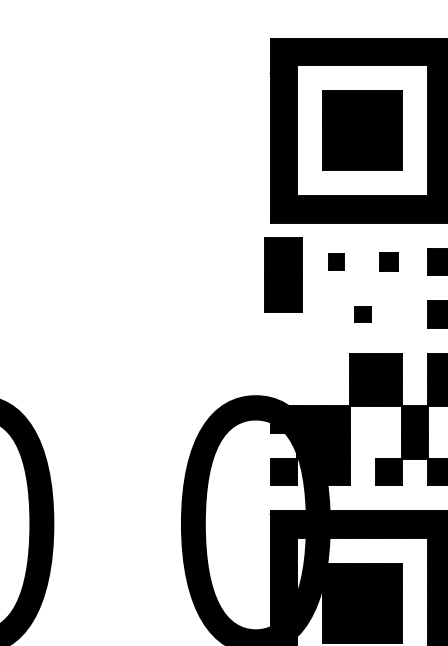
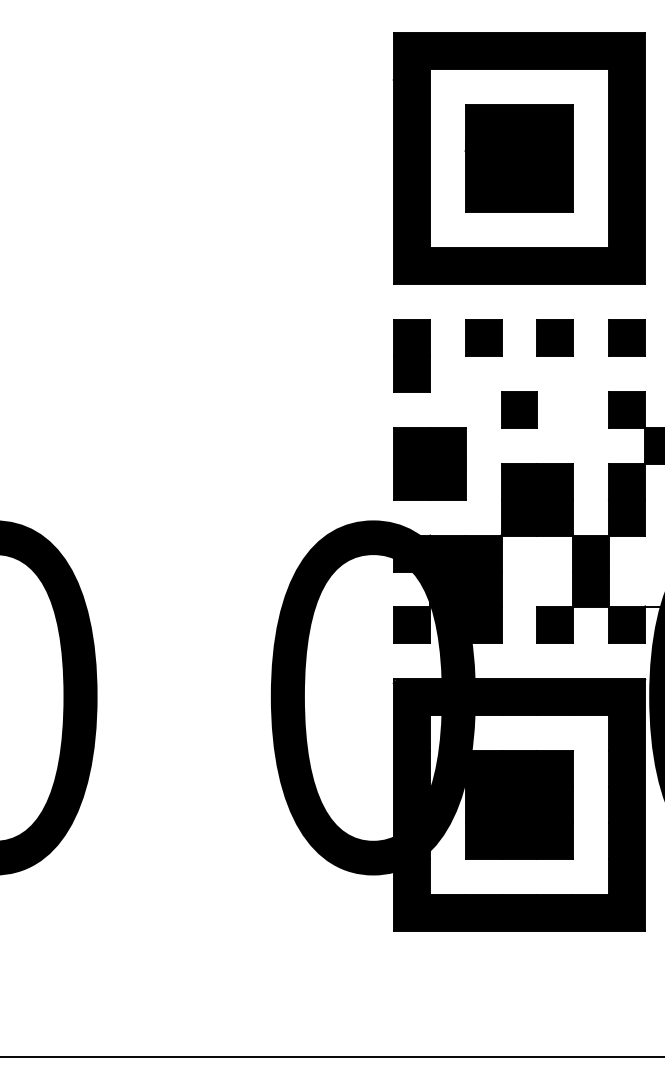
part: (336, 261) -> (483, 337), size x1.67
part: (388, 261) -> (554, 337), size x1.43
part: (283, 274) -> (411, 355), size x0.71
part: (362, 314) -> (519, 409), size x1.67
part: (296, 353) -> (429, 463), added

